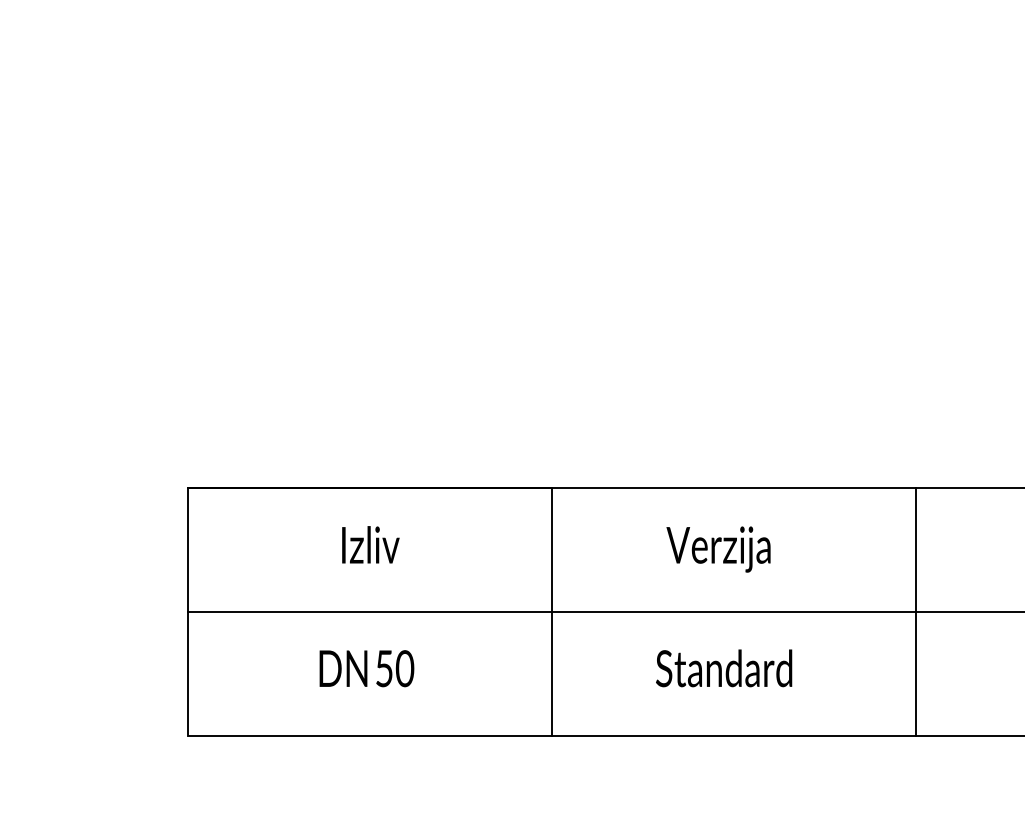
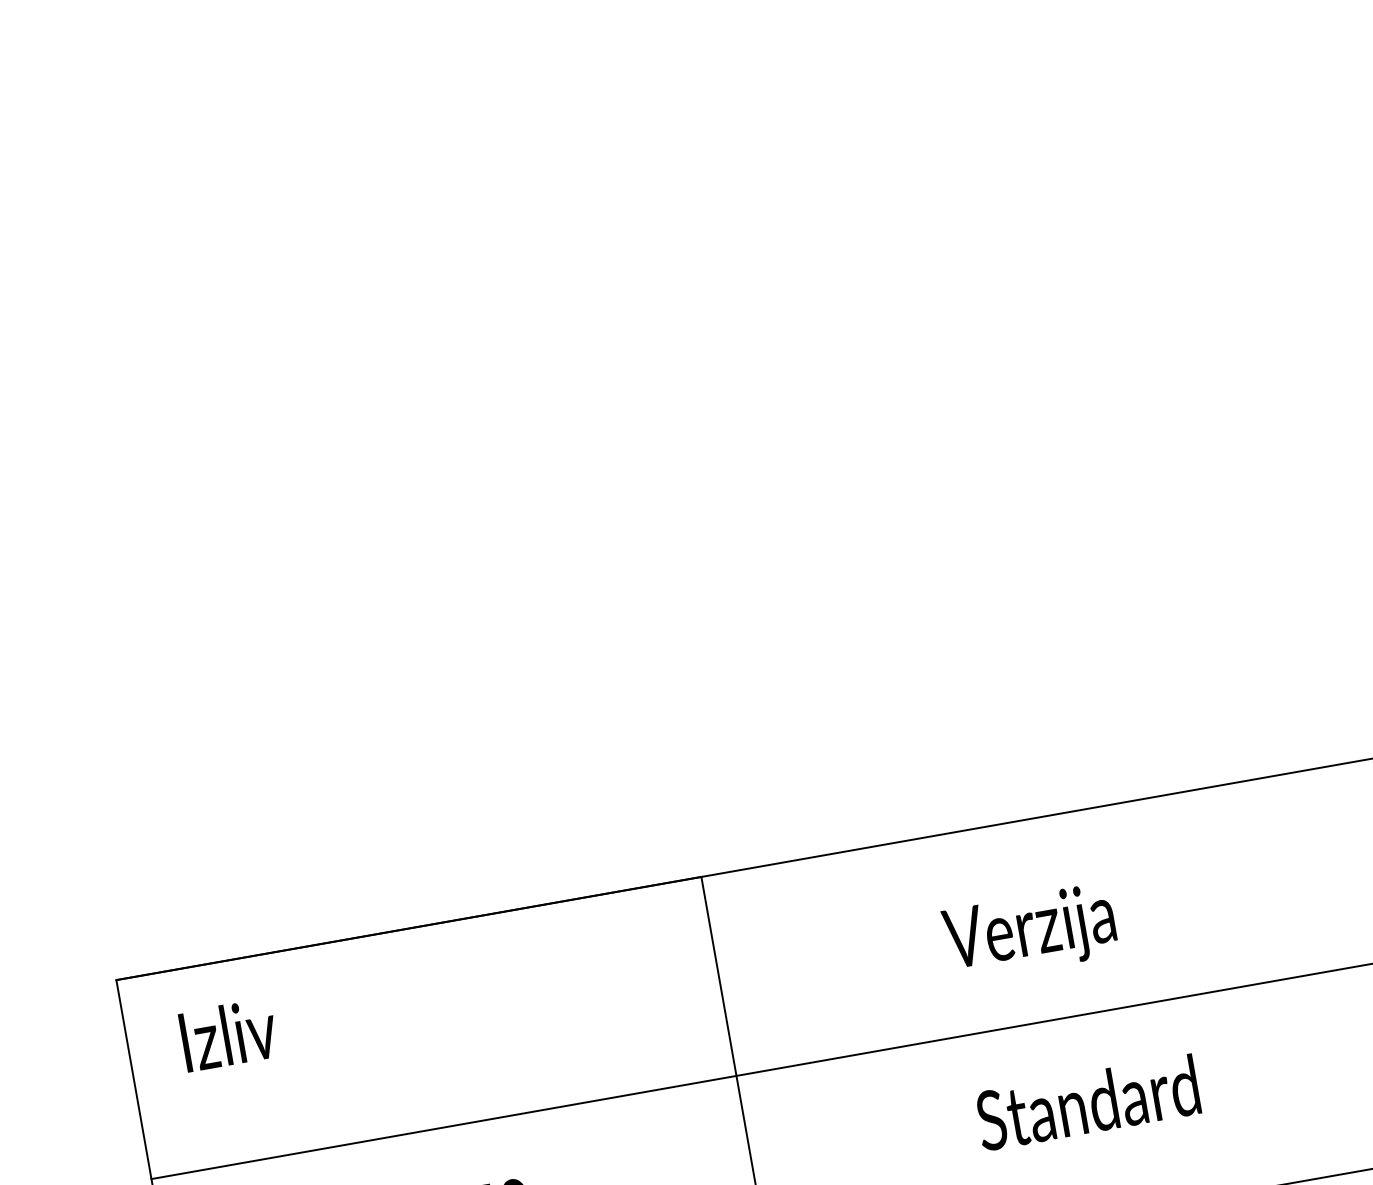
text: (370, 544) -> (228, 1034), moved
text: (718, 549) -> (1030, 932), moved
line: (916, 611) -> (1322, 972), removed
text: (724, 668) -> (1088, 1102), moved

